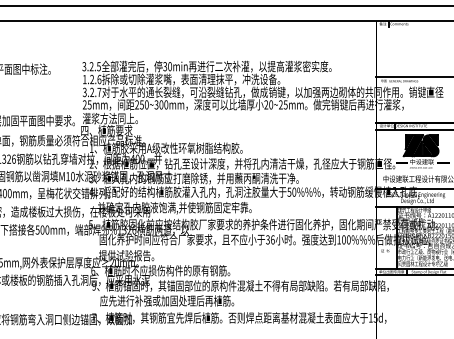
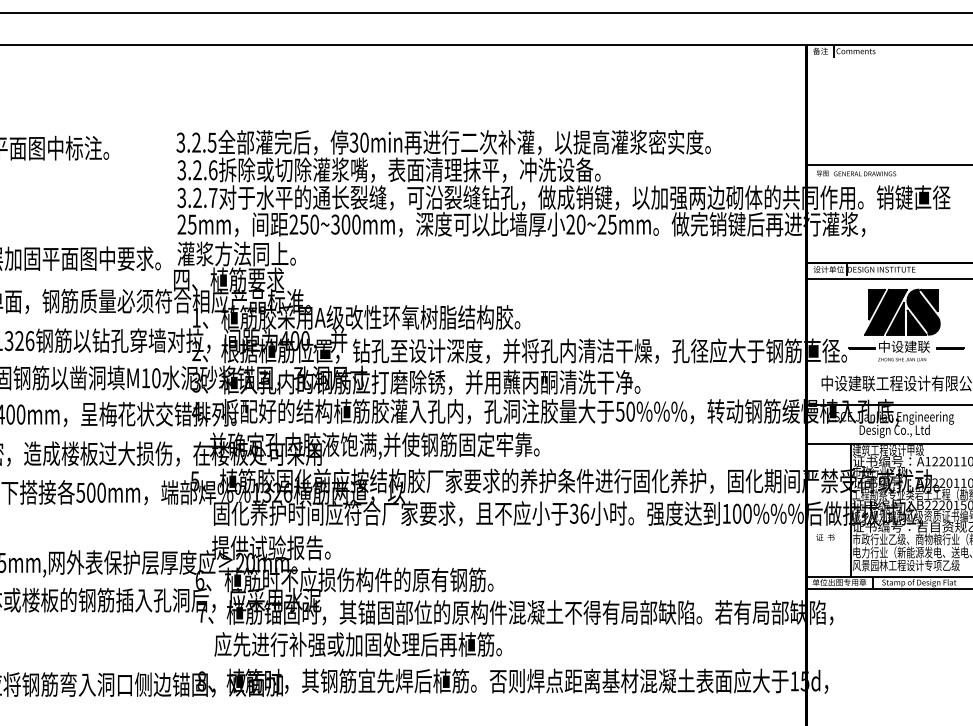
text: (84, 79) -> (181, 170), 1.2.6 -> 3.2.6
text: (94, 285) -> (202, 611), 9 -> 7
text: (94, 317) -> (202, 680), 7 -> 8

